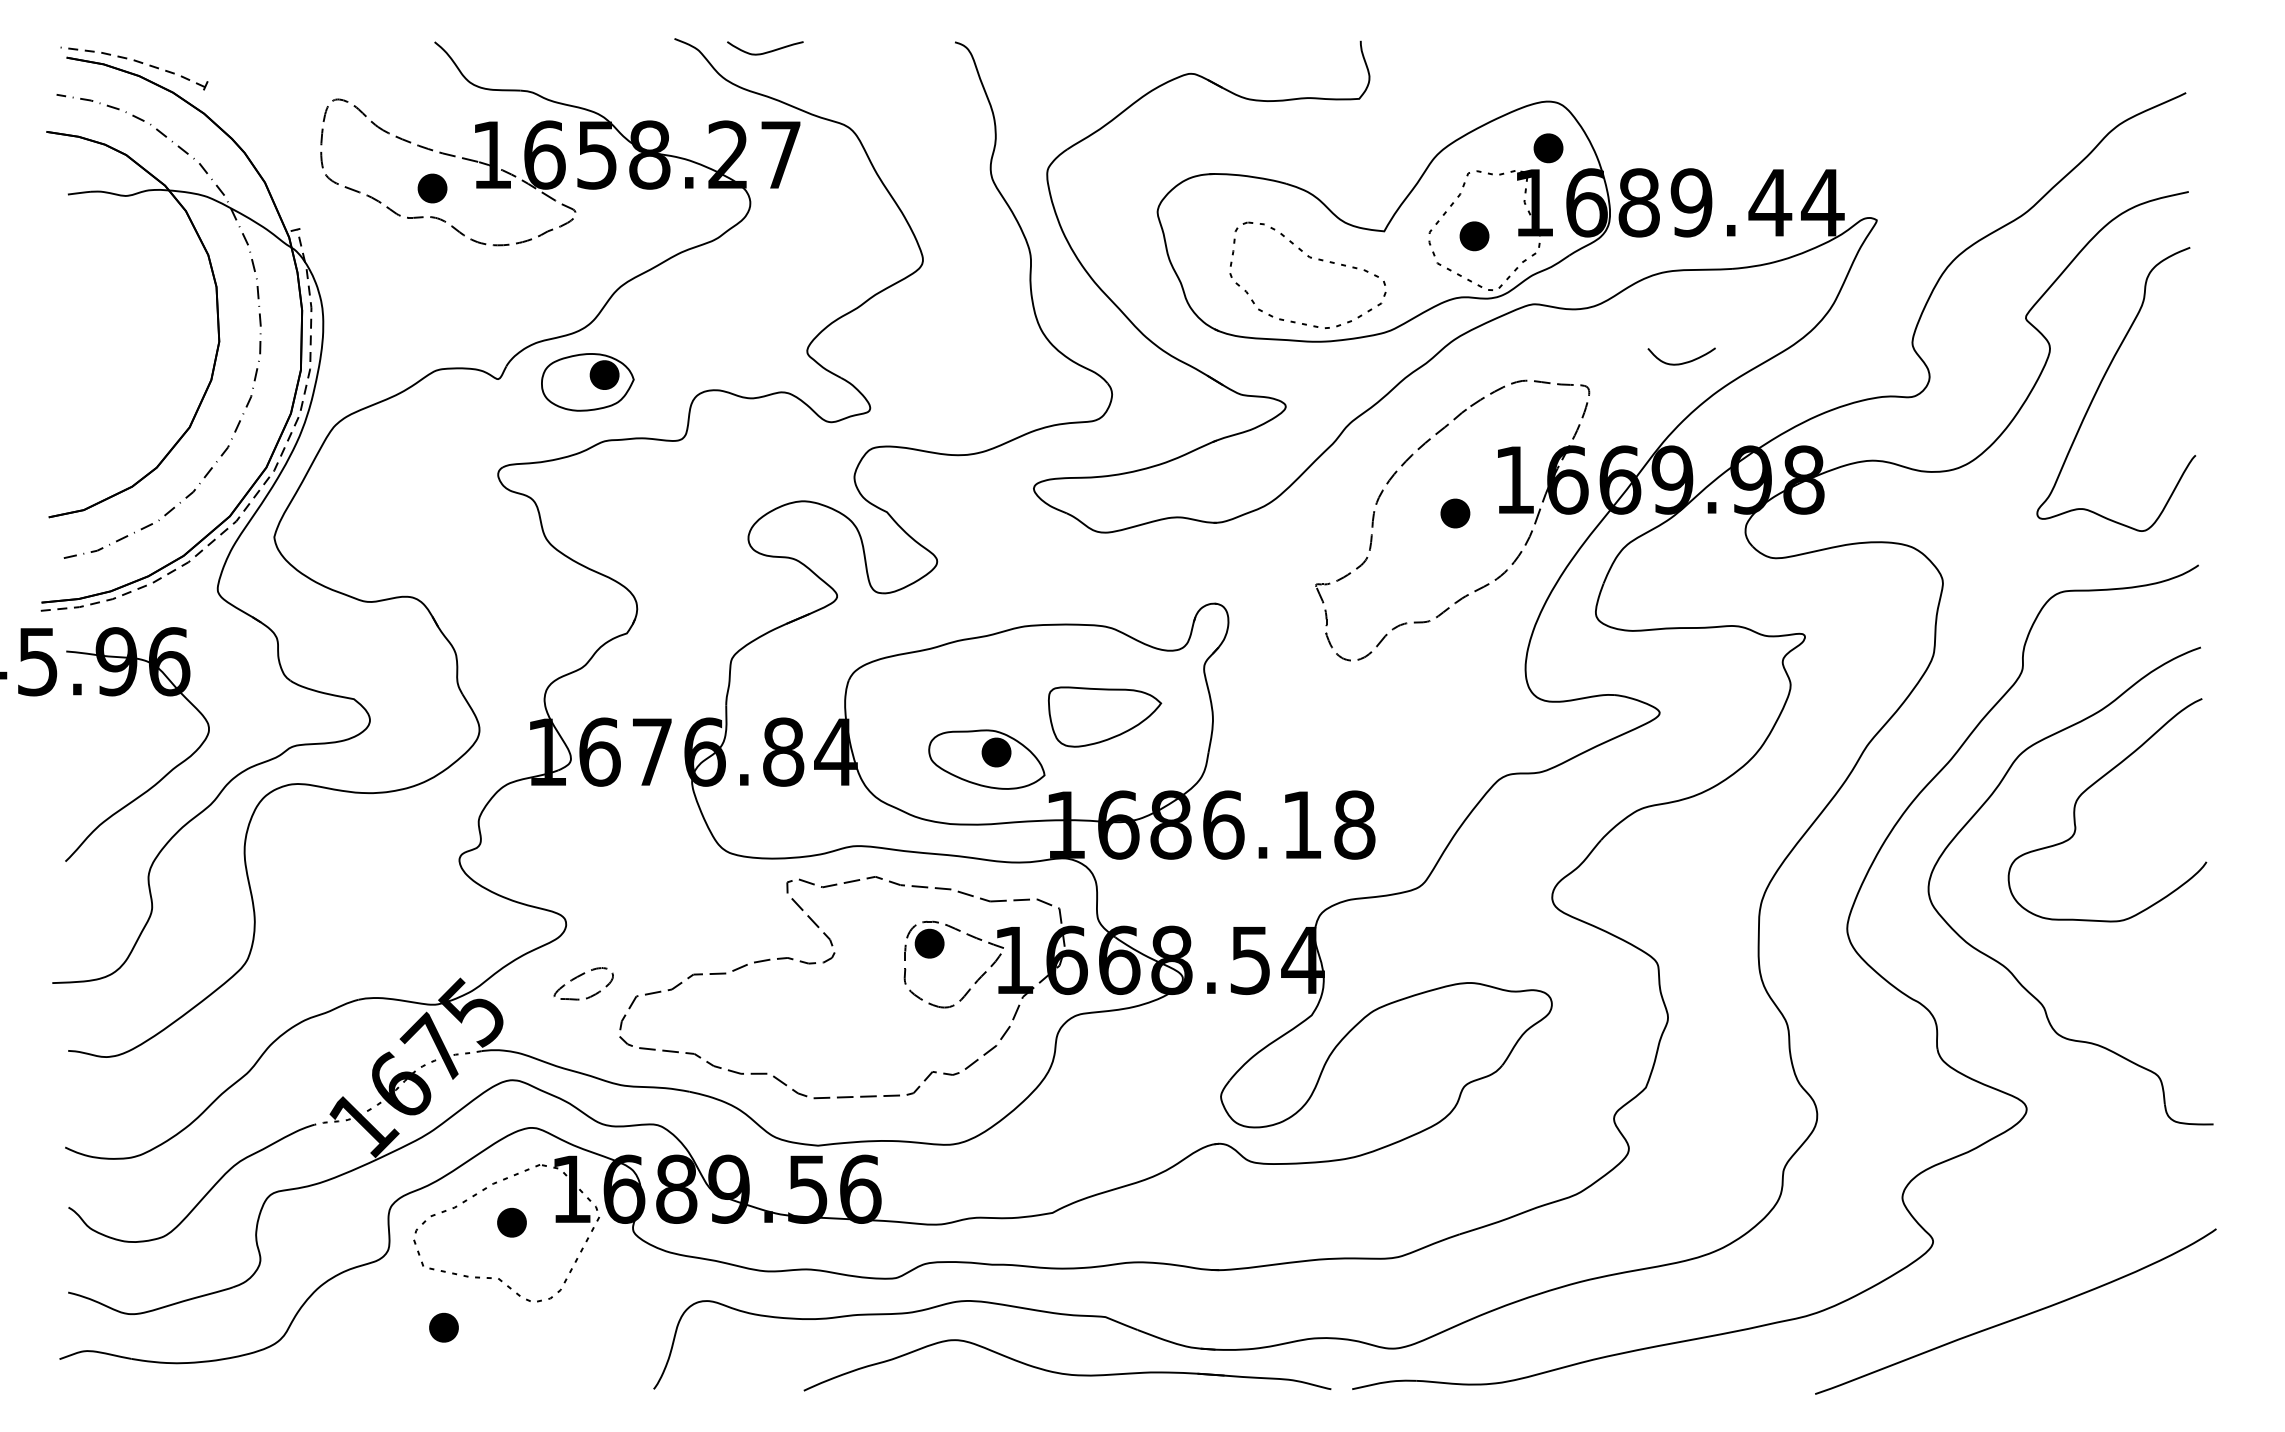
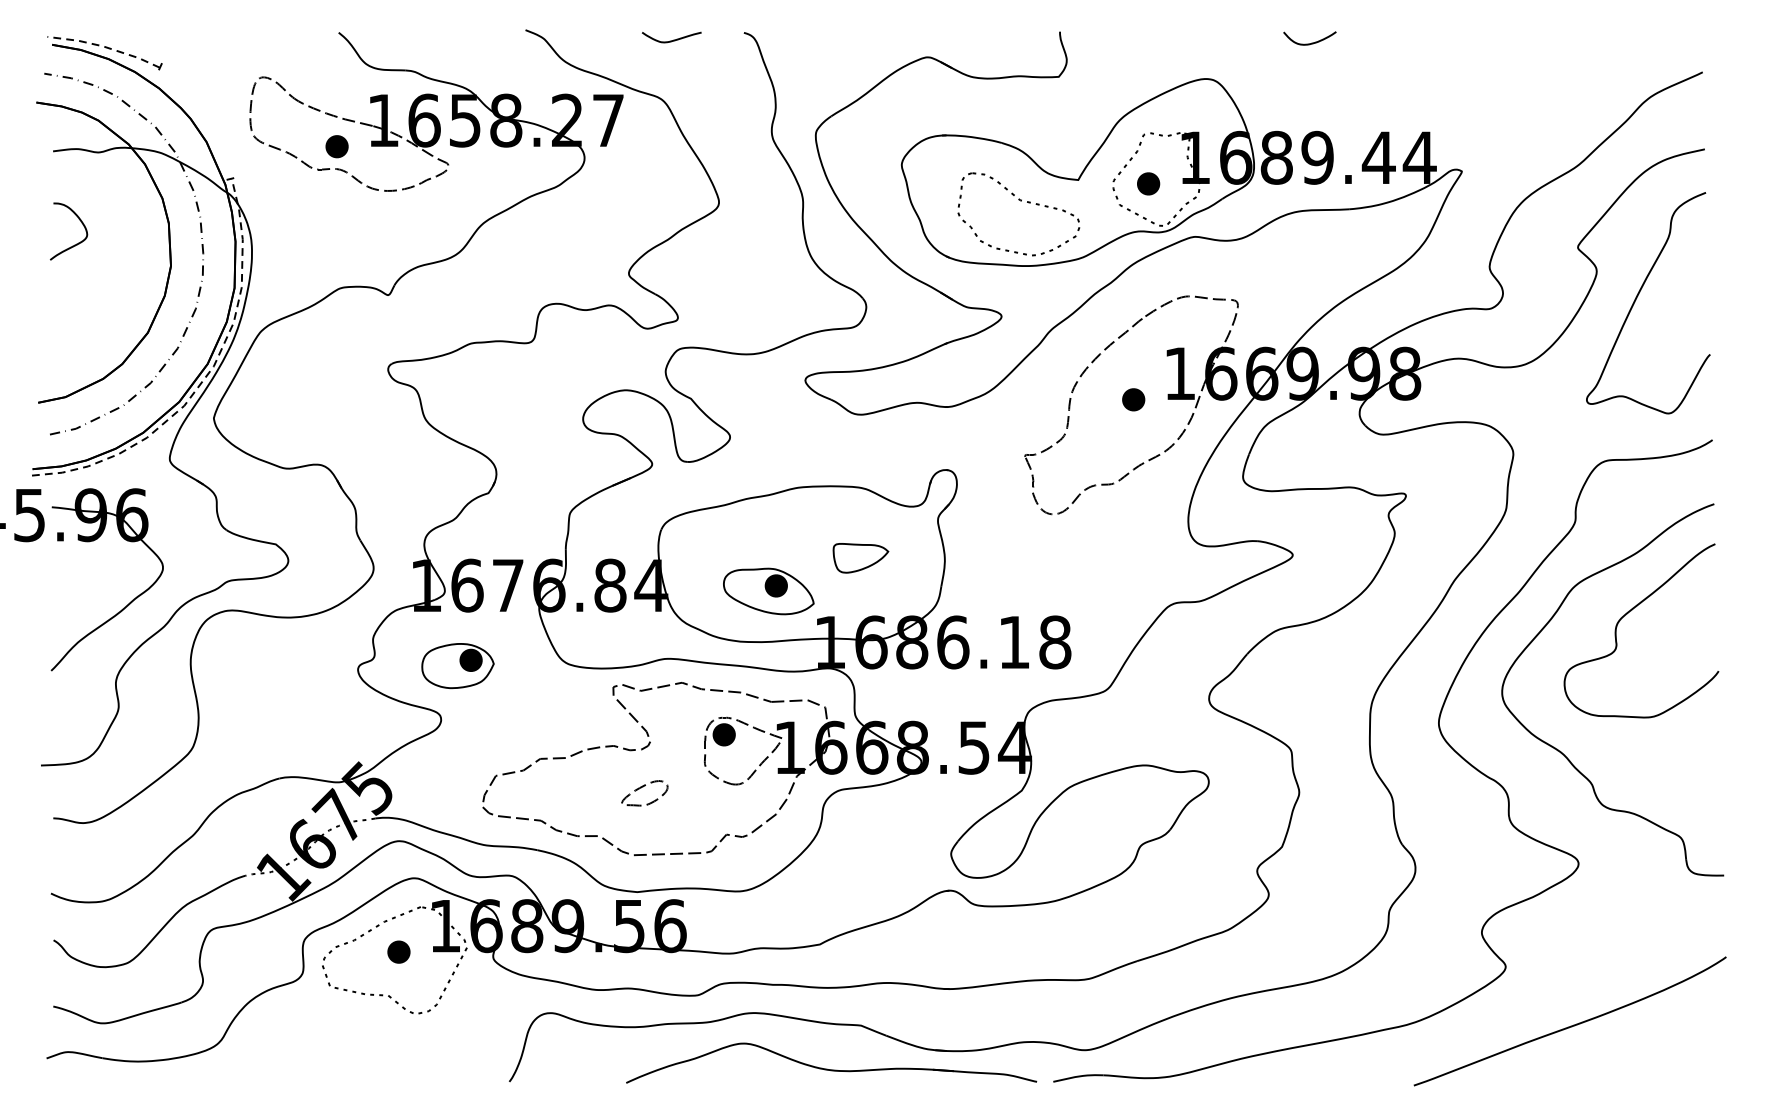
curve: (766, 51) -> (672, 39), moved
part: (1548, 148) -> (1206, 115), removed
curve: (97, 313) -> (76, 244), added
curve: (1682, 362) -> (1310, 43), moved
part: (587, 382) -> (457, 666), moved
part: (1105, 716) -> (861, 557), size x0.62
part: (580, 976) -> (642, 787), moved
part: (443, 1327) -> (345, 1033), removed

